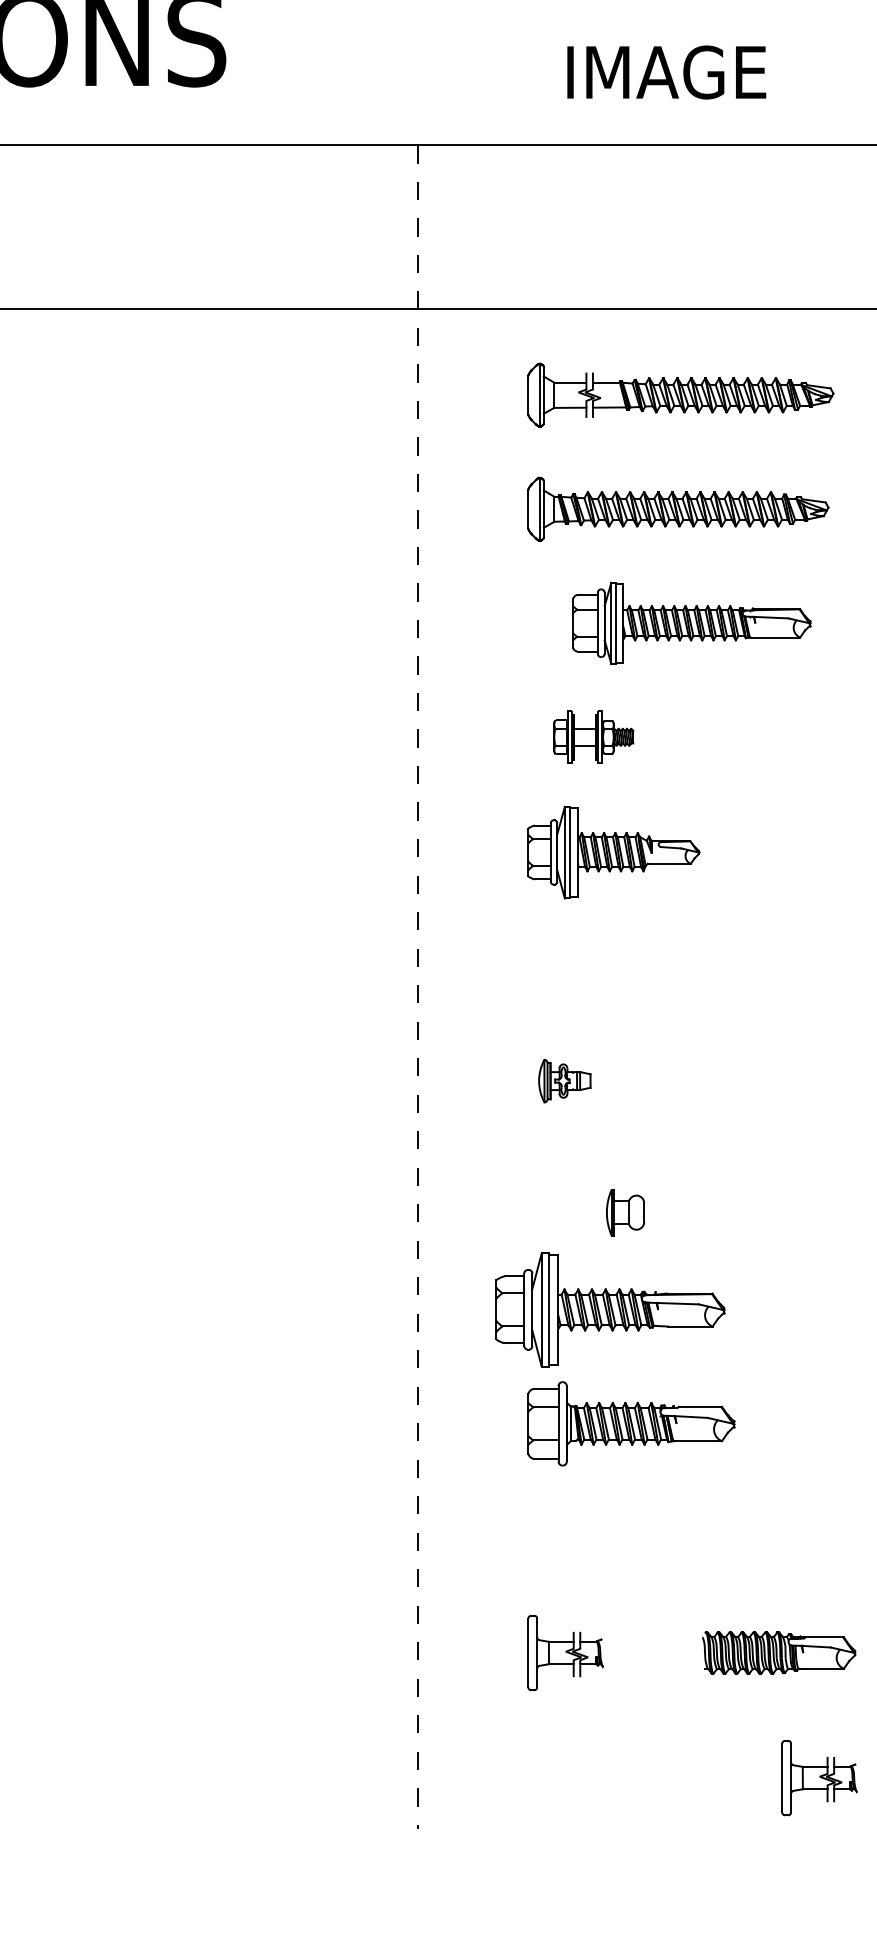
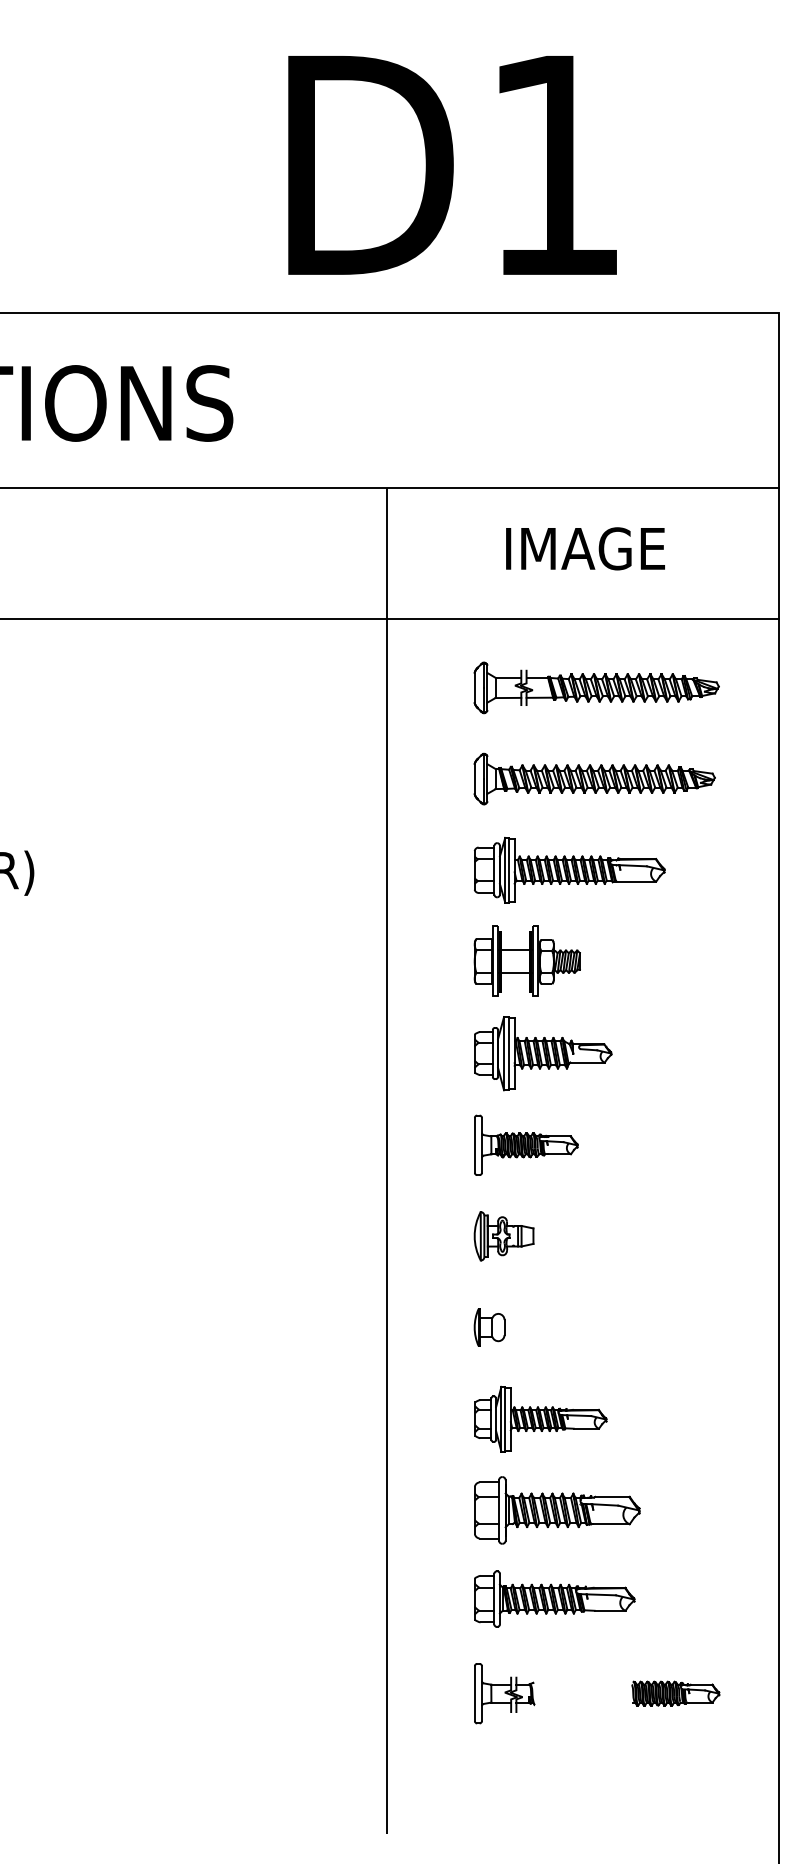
text: (666, 72) -> (585, 548), moved
part: (691, 623) -> (569, 870), moved
part: (592, 736) -> (526, 960), size x1.67
part: (592, 966) -> (526, 1144), added
line: (417, 987) -> (386, 1161), dashed -> solid
part: (564, 1081) -> (503, 1236), size x1.43
part: (625, 1212) -> (489, 1327), moved
part: (610, 1308) -> (540, 1418), size x0.71
part: (627, 1534) -> (554, 1598), added
part: (779, 1652) -> (675, 1693), size x0.71
part: (819, 1777) -> (707, 1793), removed

